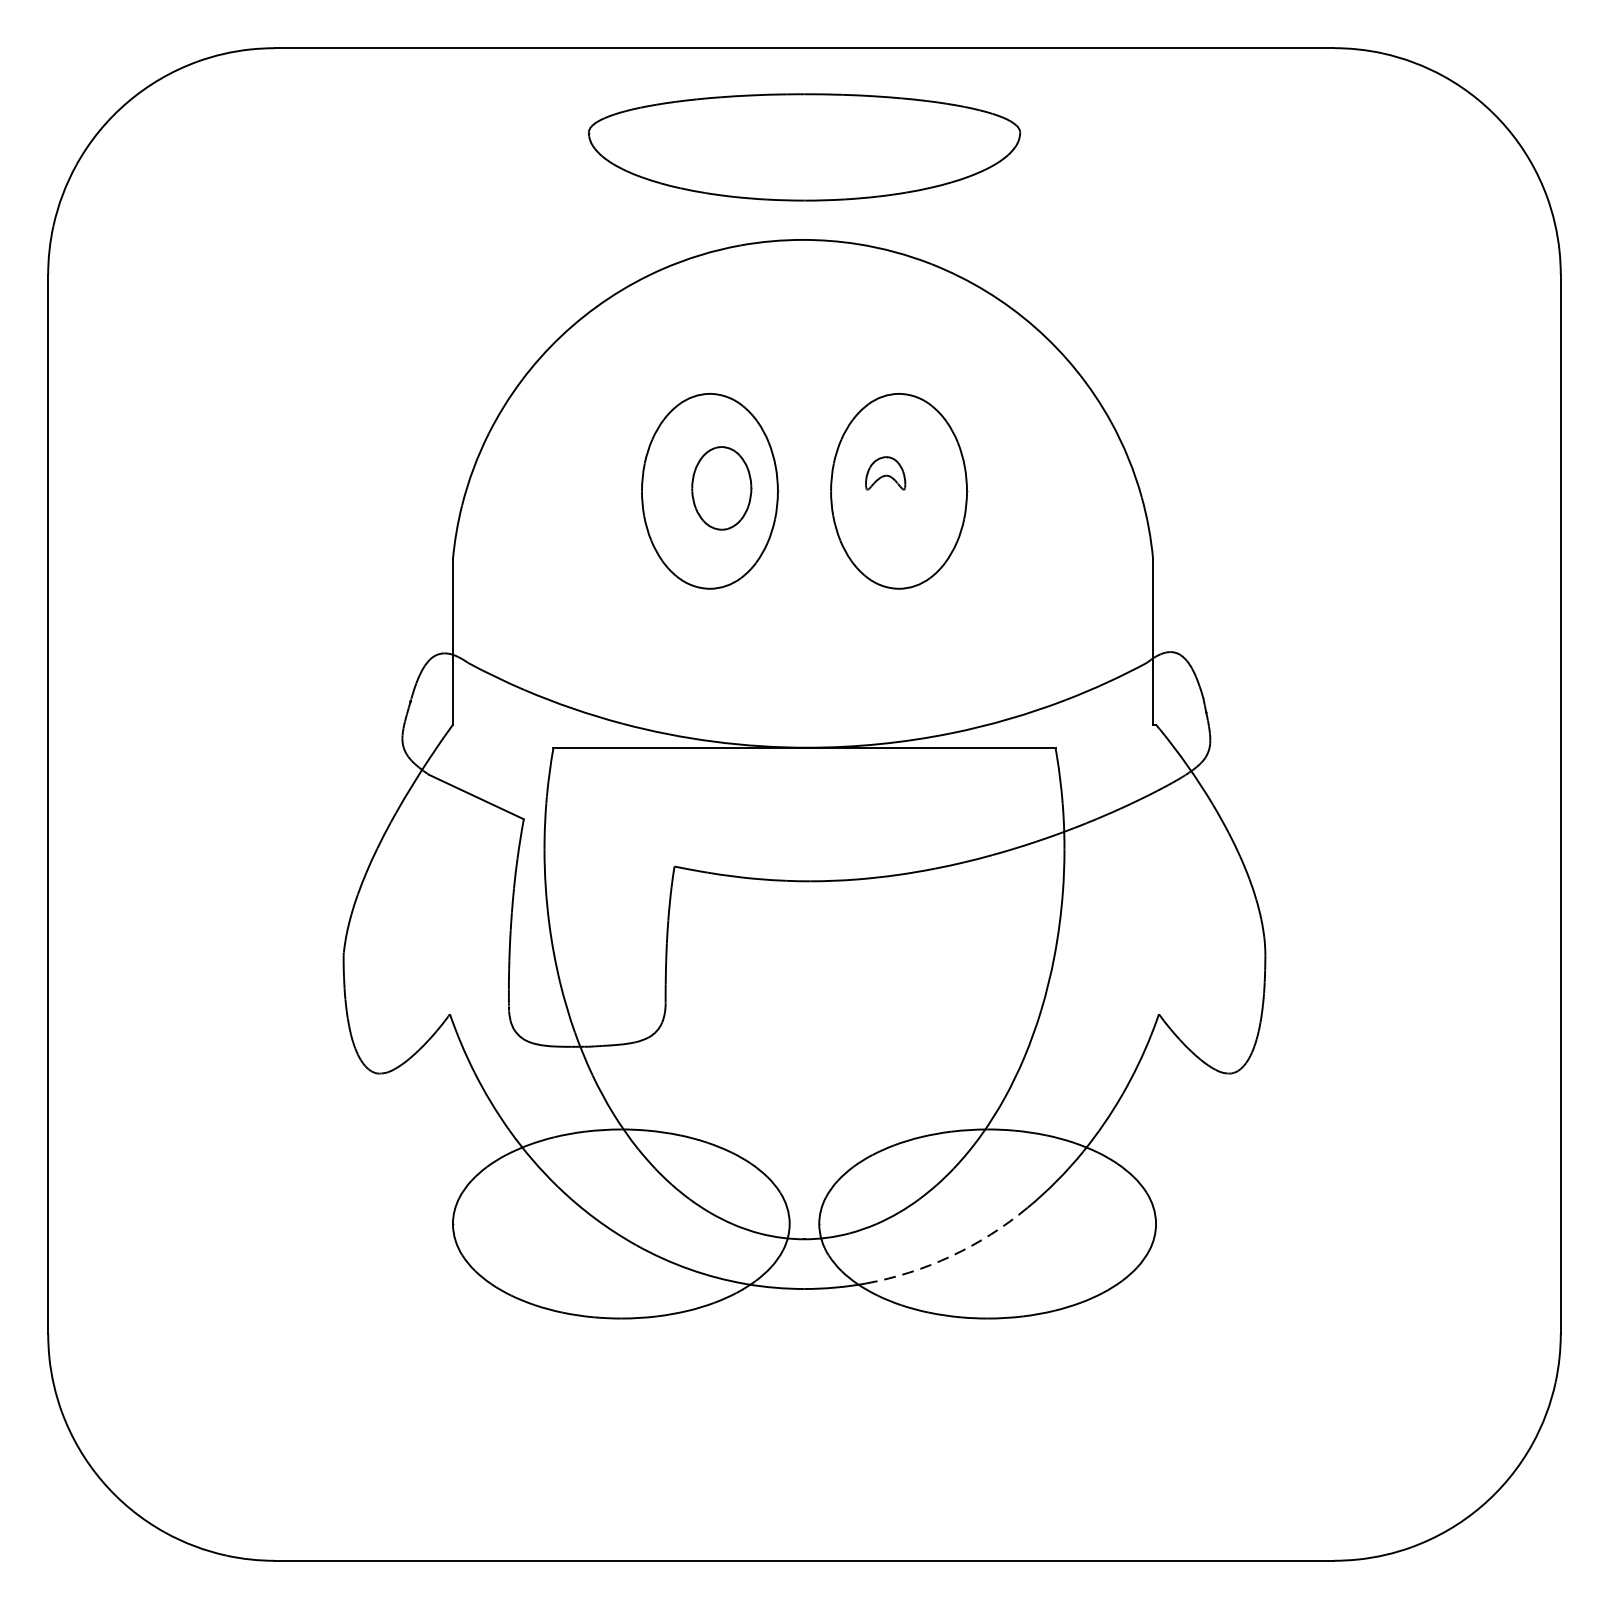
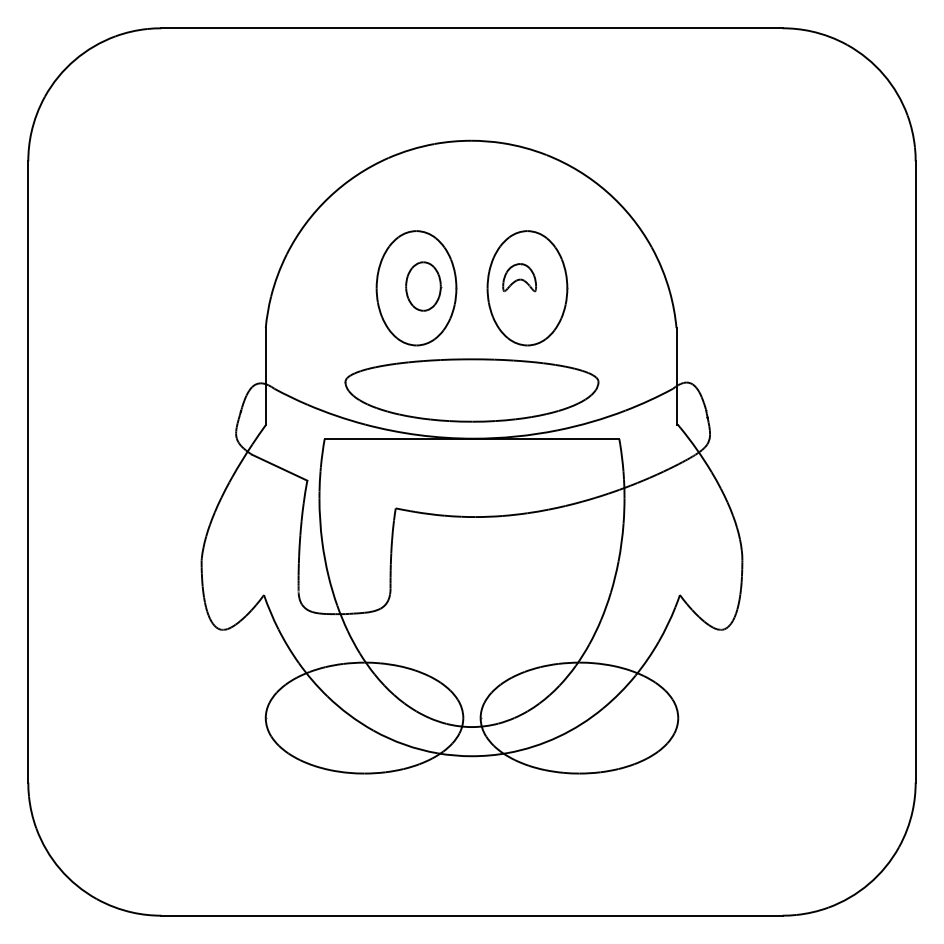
part: (803, 147) -> (471, 390), moved
part: (885, 472) -> (519, 277), size x1.43
arc: (951, 1255) -> (558, 736), dashed -> solid

